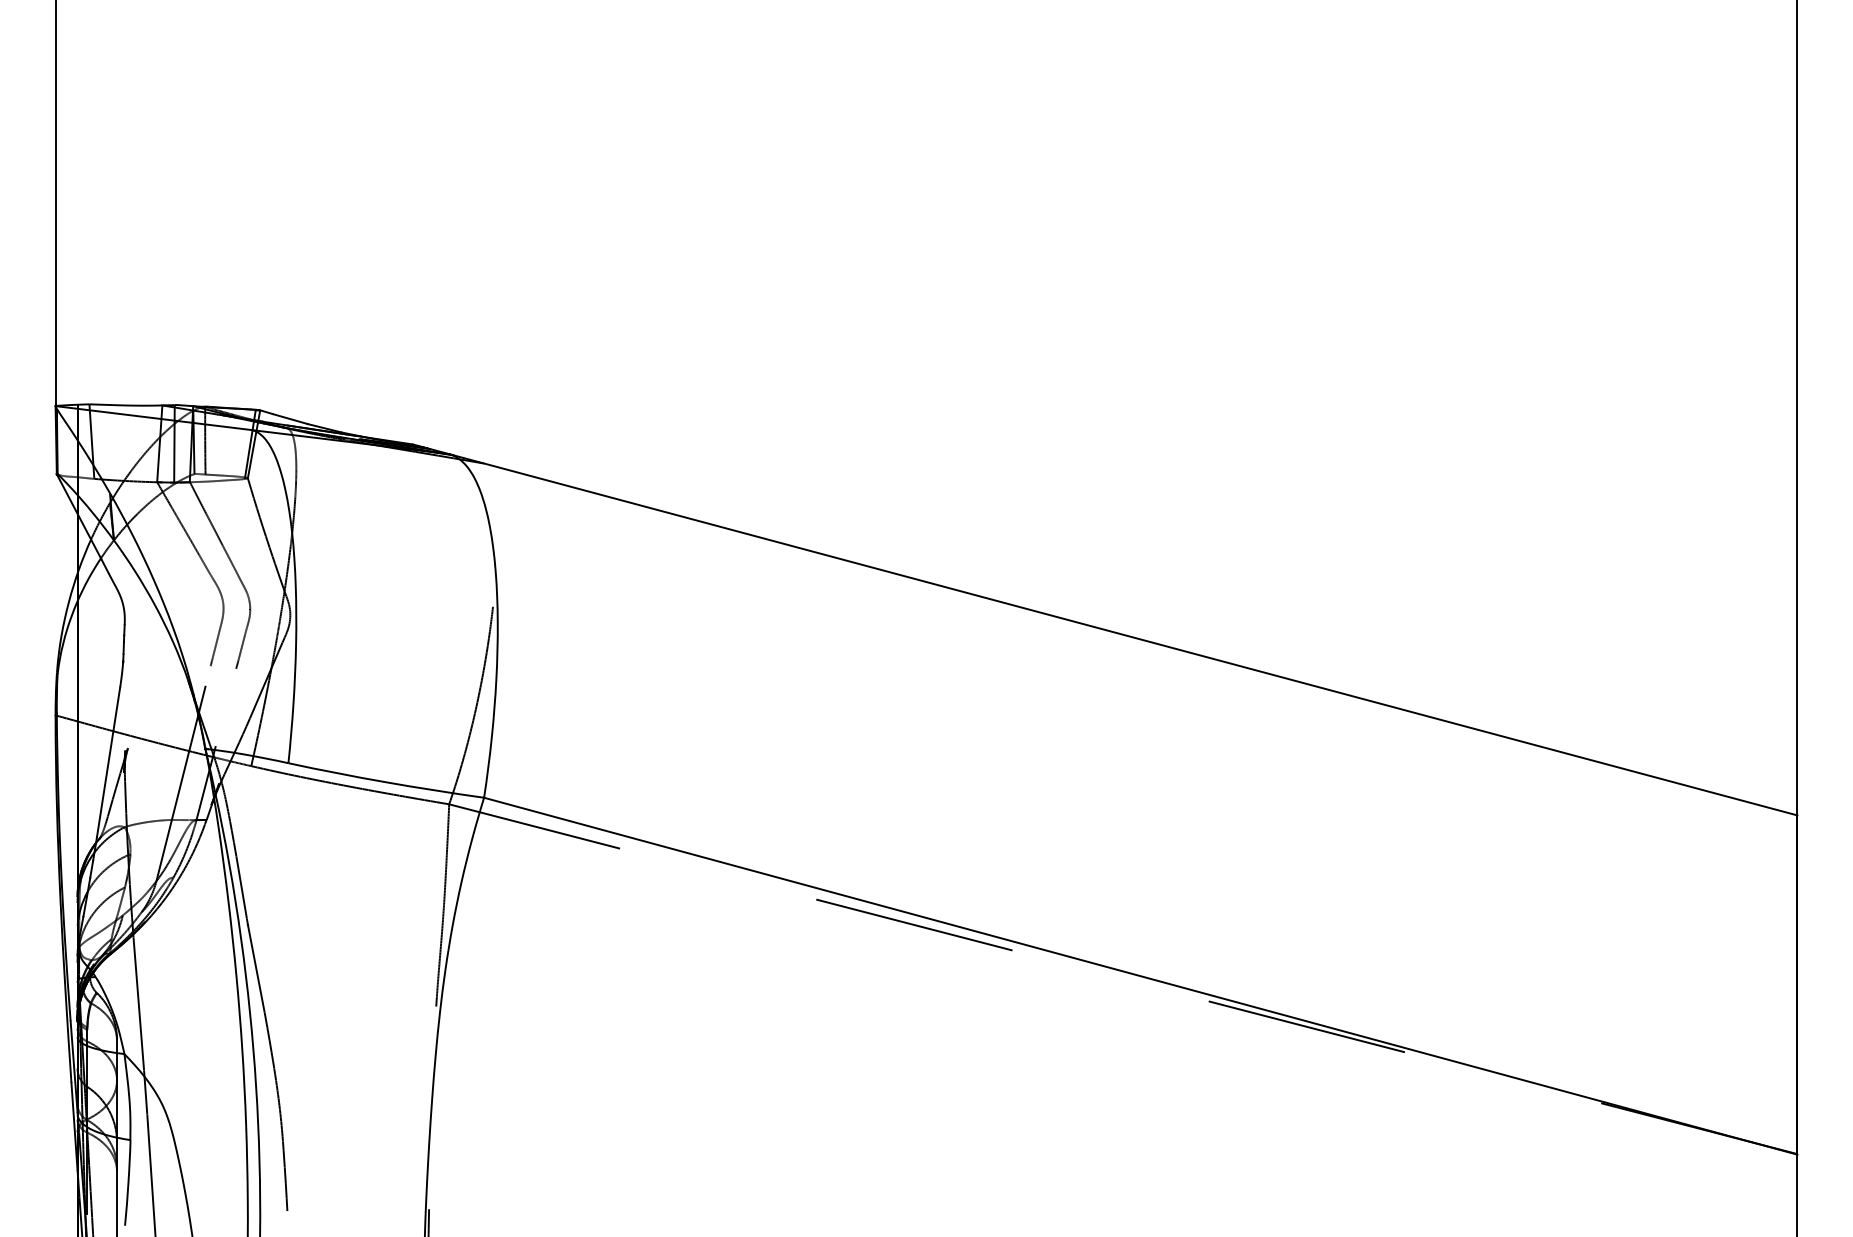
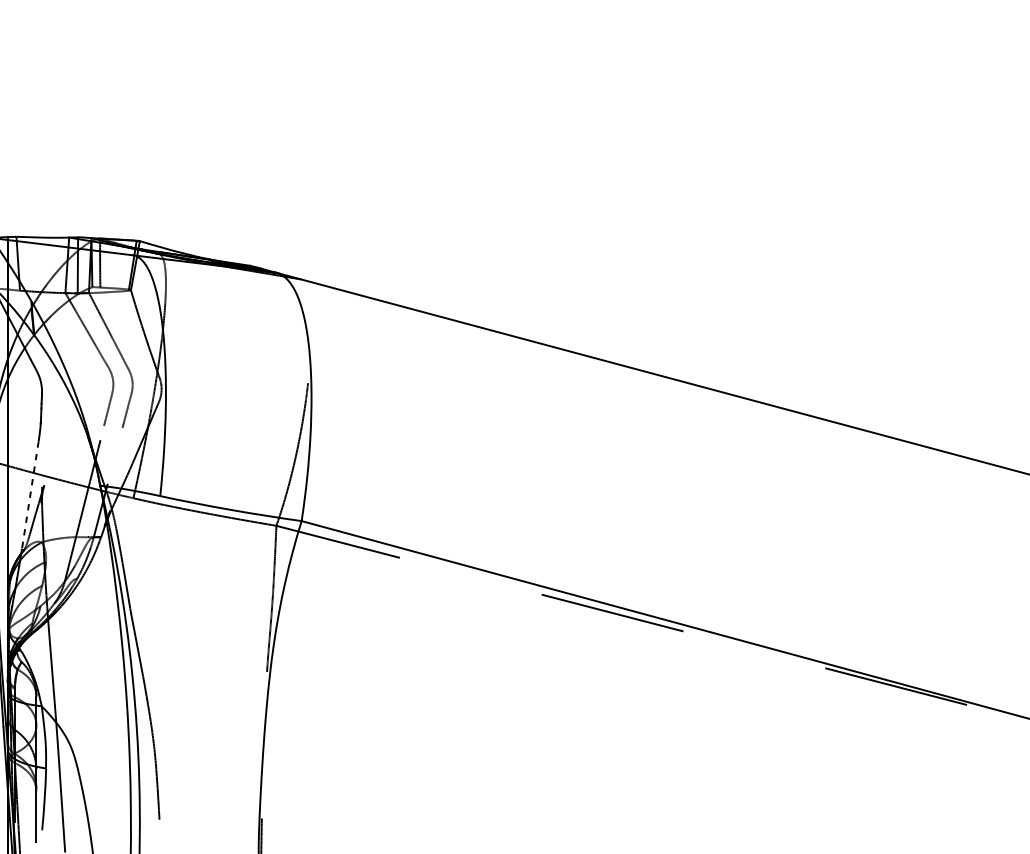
line: (108, 762) -> (30, 495), solid -> dashed

